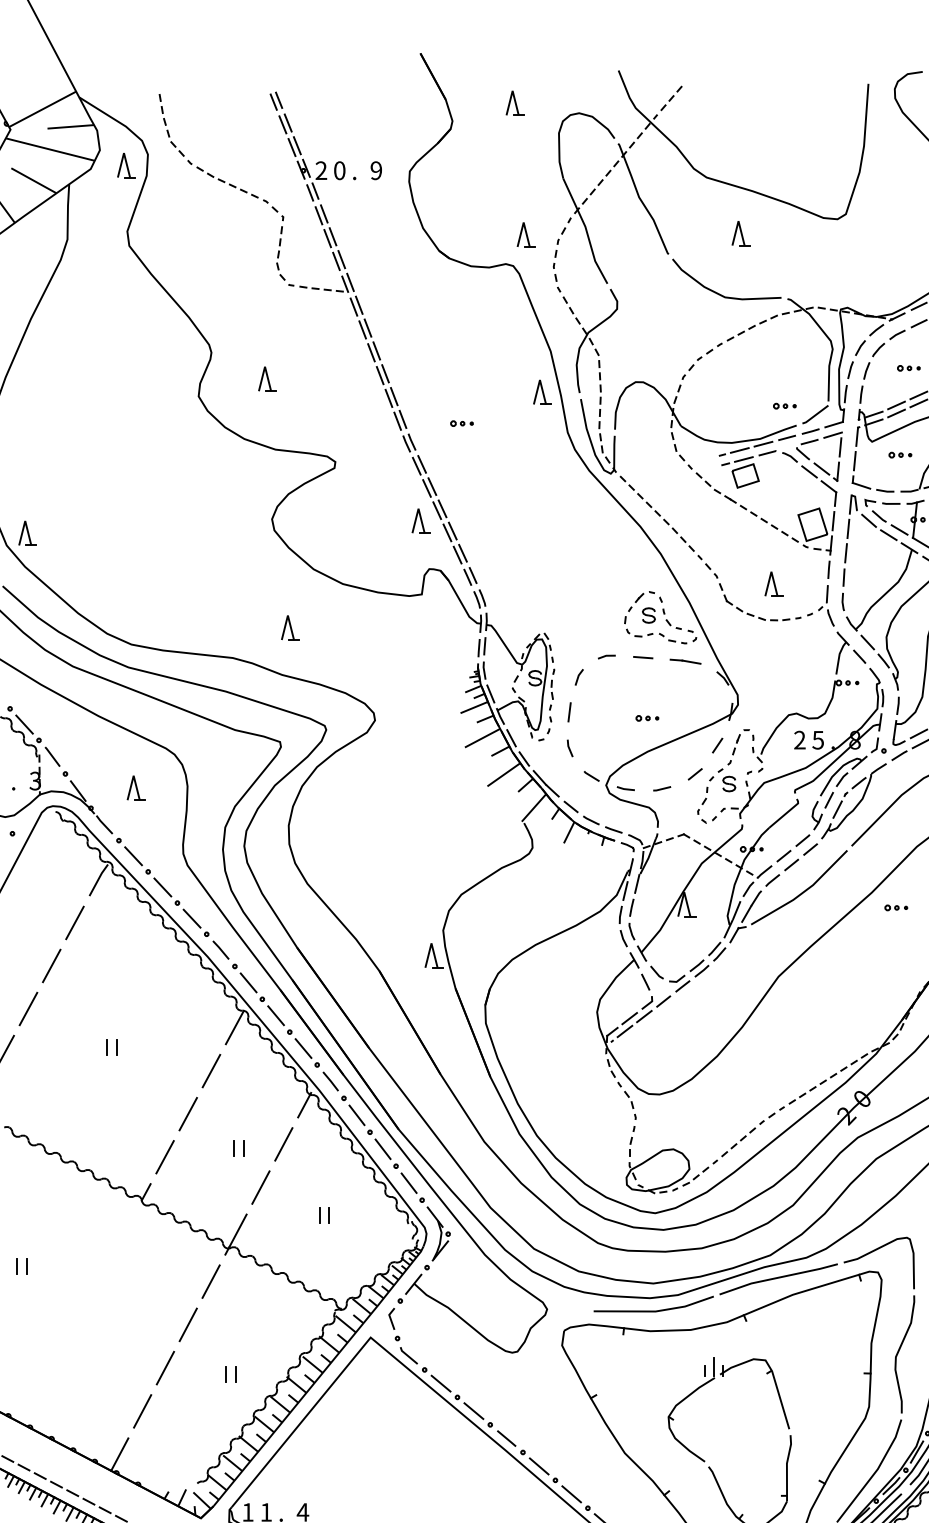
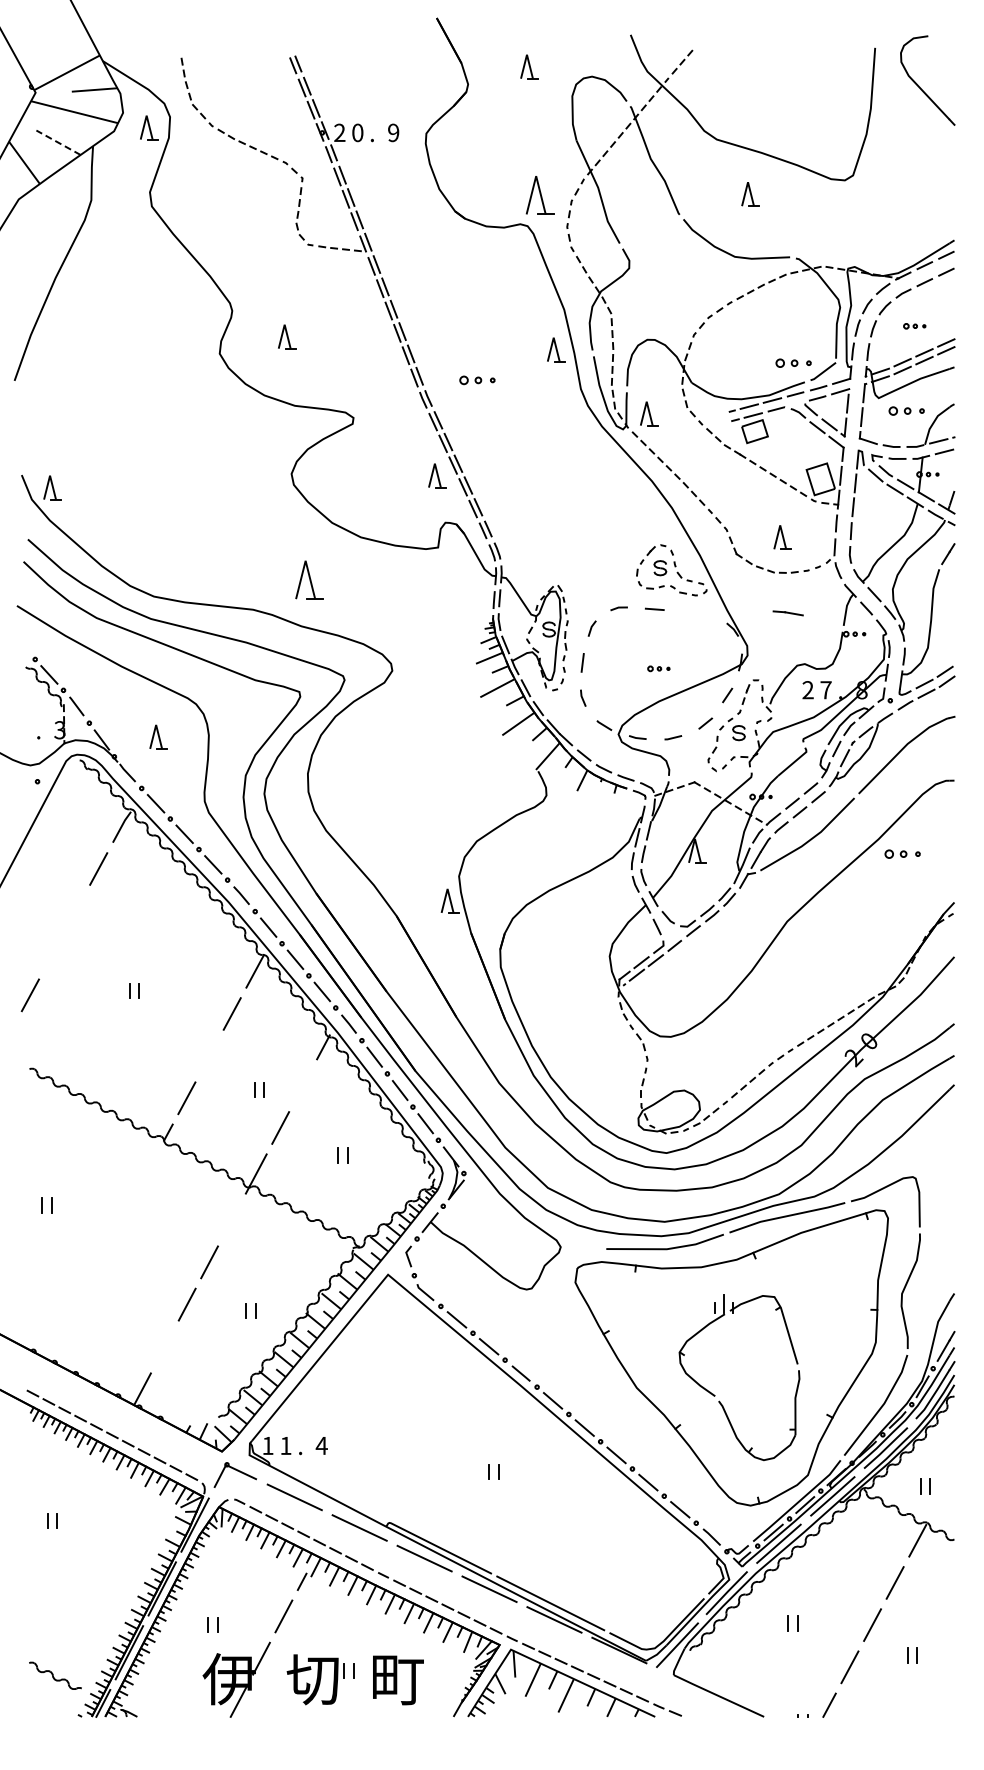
line: (33, 180) -> (58, 142), solid -> dashed
part: (526, 234) -> (540, 195), size x1.6
part: (783, 406) -> (792, 363), size x1.6
part: (462, 423) -> (477, 380), size x1.6
part: (899, 455) -> (905, 411), size x1.6
part: (637, 457) -> (649, 413), added
part: (290, 628) -> (309, 580), size x1.6
line: (684, 661) -> (787, 613), moved
text: (817, 740) -> (825, 690), 5 -> 7
part: (895, 908) -> (901, 854), size x1.6
line: (51, 965) -> (75, 910), removed
line: (27, 1009) -> (52, 953), removed
line: (188, 1113) -> (209, 1055), removed
line: (283, 1144) -> (302, 1085), removed
line: (210, 1281) -> (231, 1219), removed
line: (142, 1410) -> (164, 1346), removed

